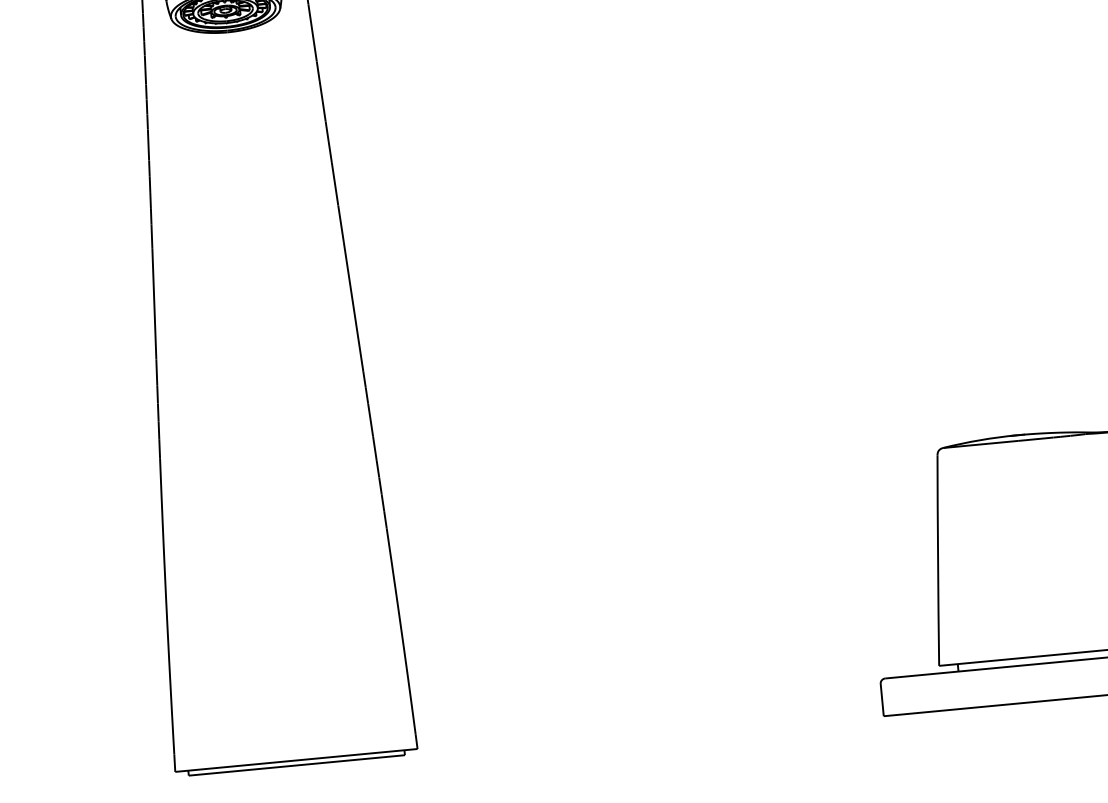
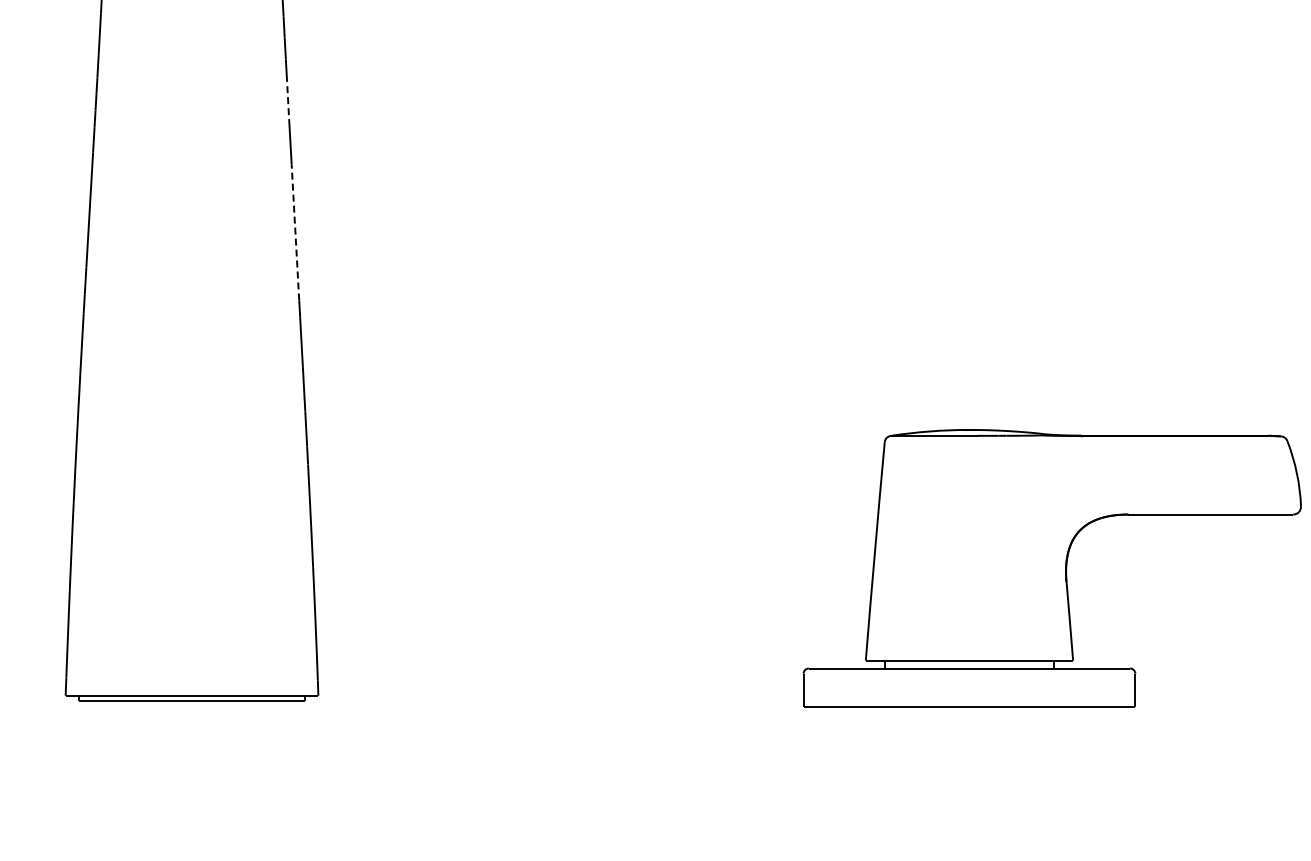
line: (335, 184) -> (288, 103), solid -> dashed
line: (353, 306) -> (295, 231), solid -> dashed

